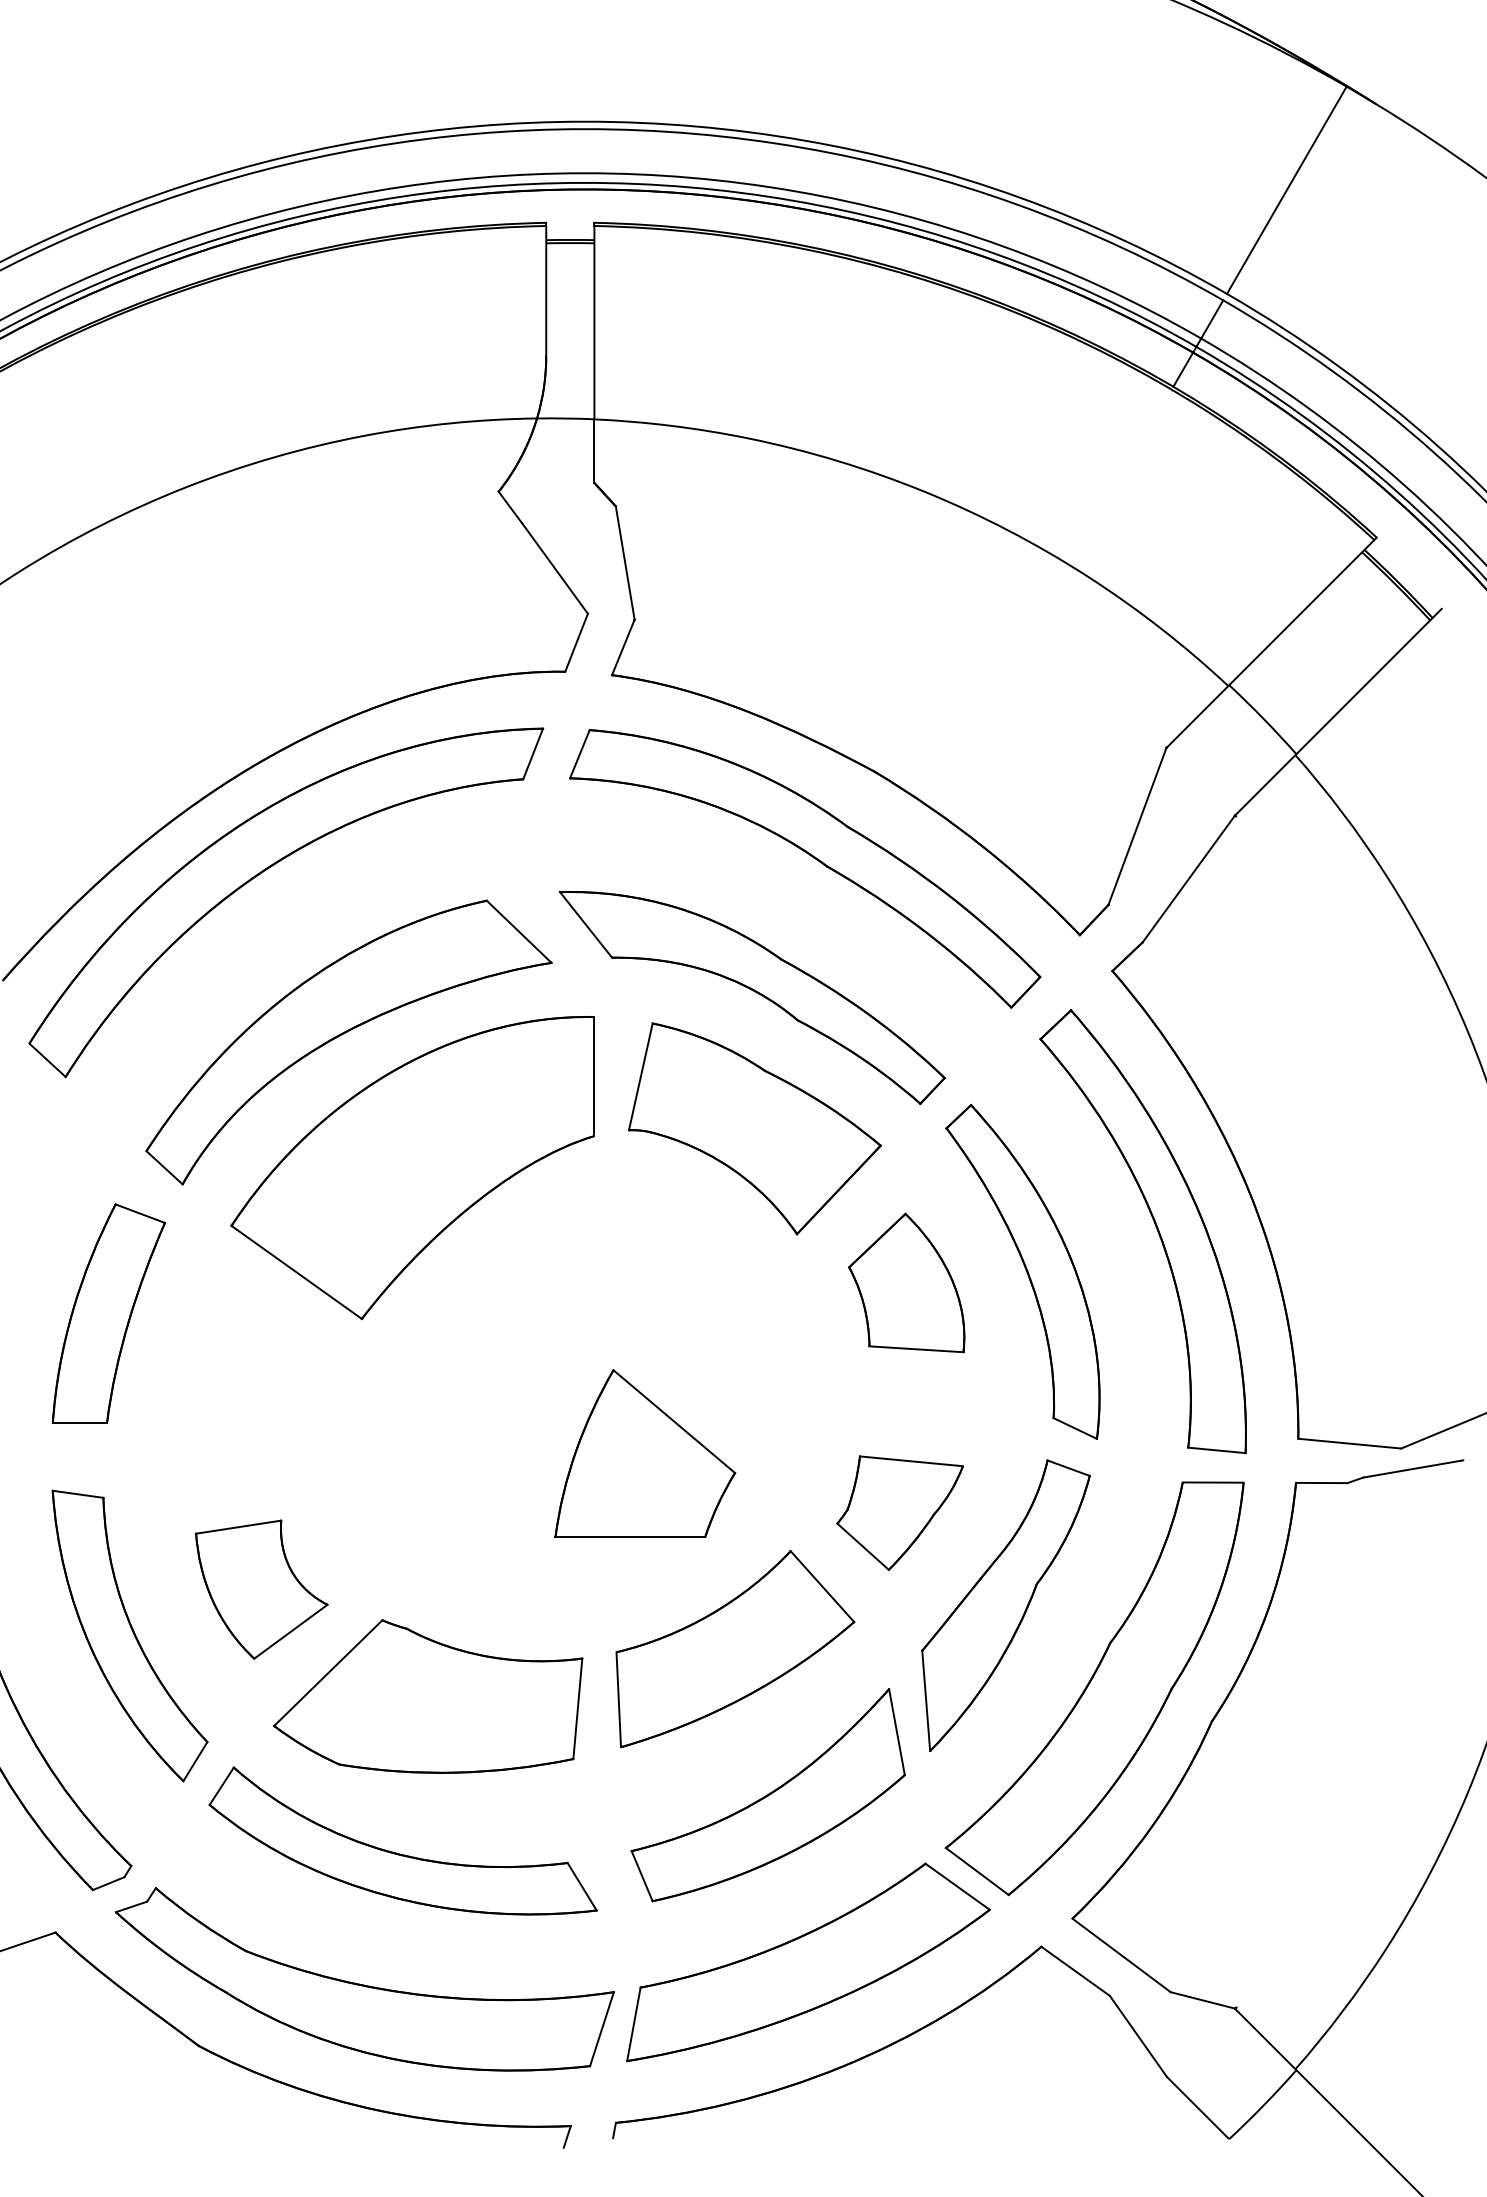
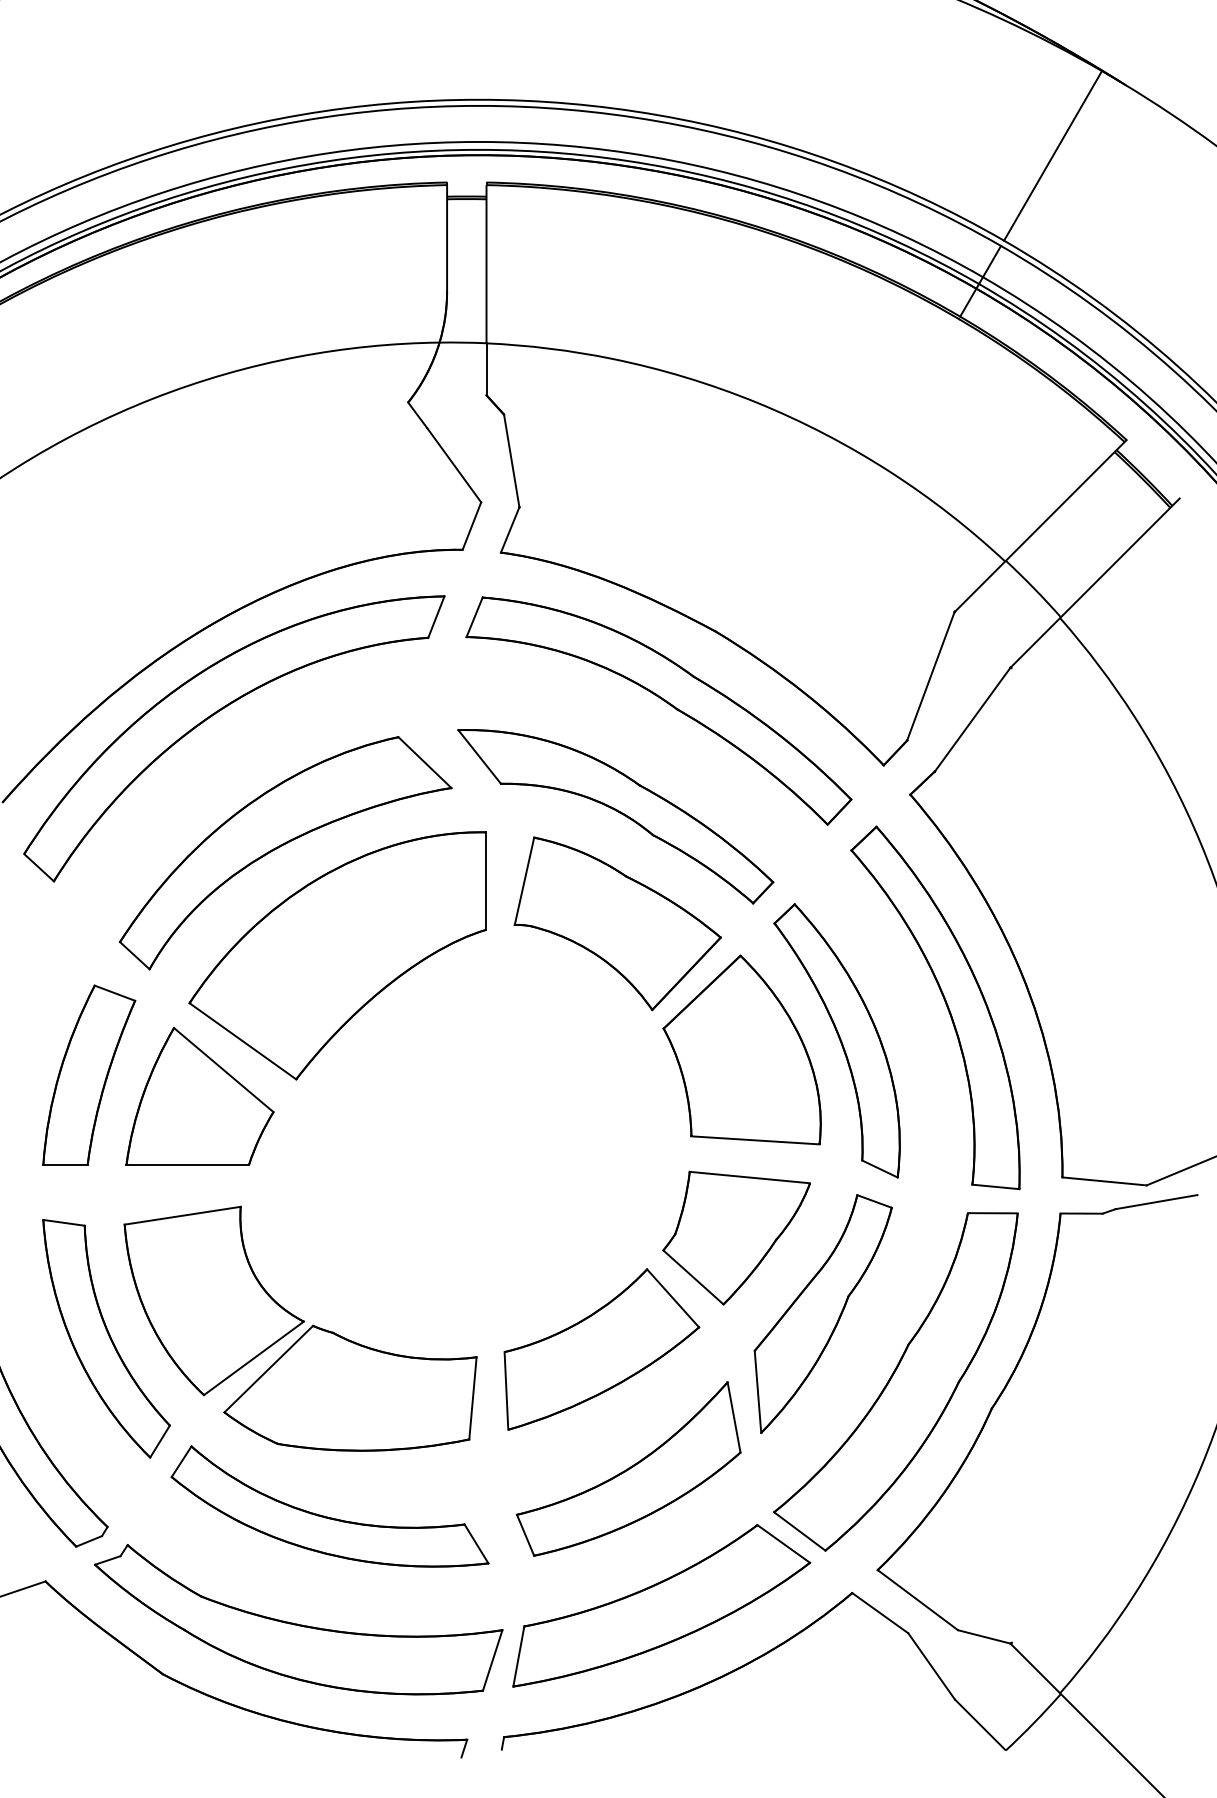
part: (906, 1282) -> (741, 1049), size x1.67
part: (645, 1453) -> (200, 1096), moved
part: (899, 1513) -> (736, 1238), size x1.43
part: (261, 1589) -> (214, 1300), size x1.67

